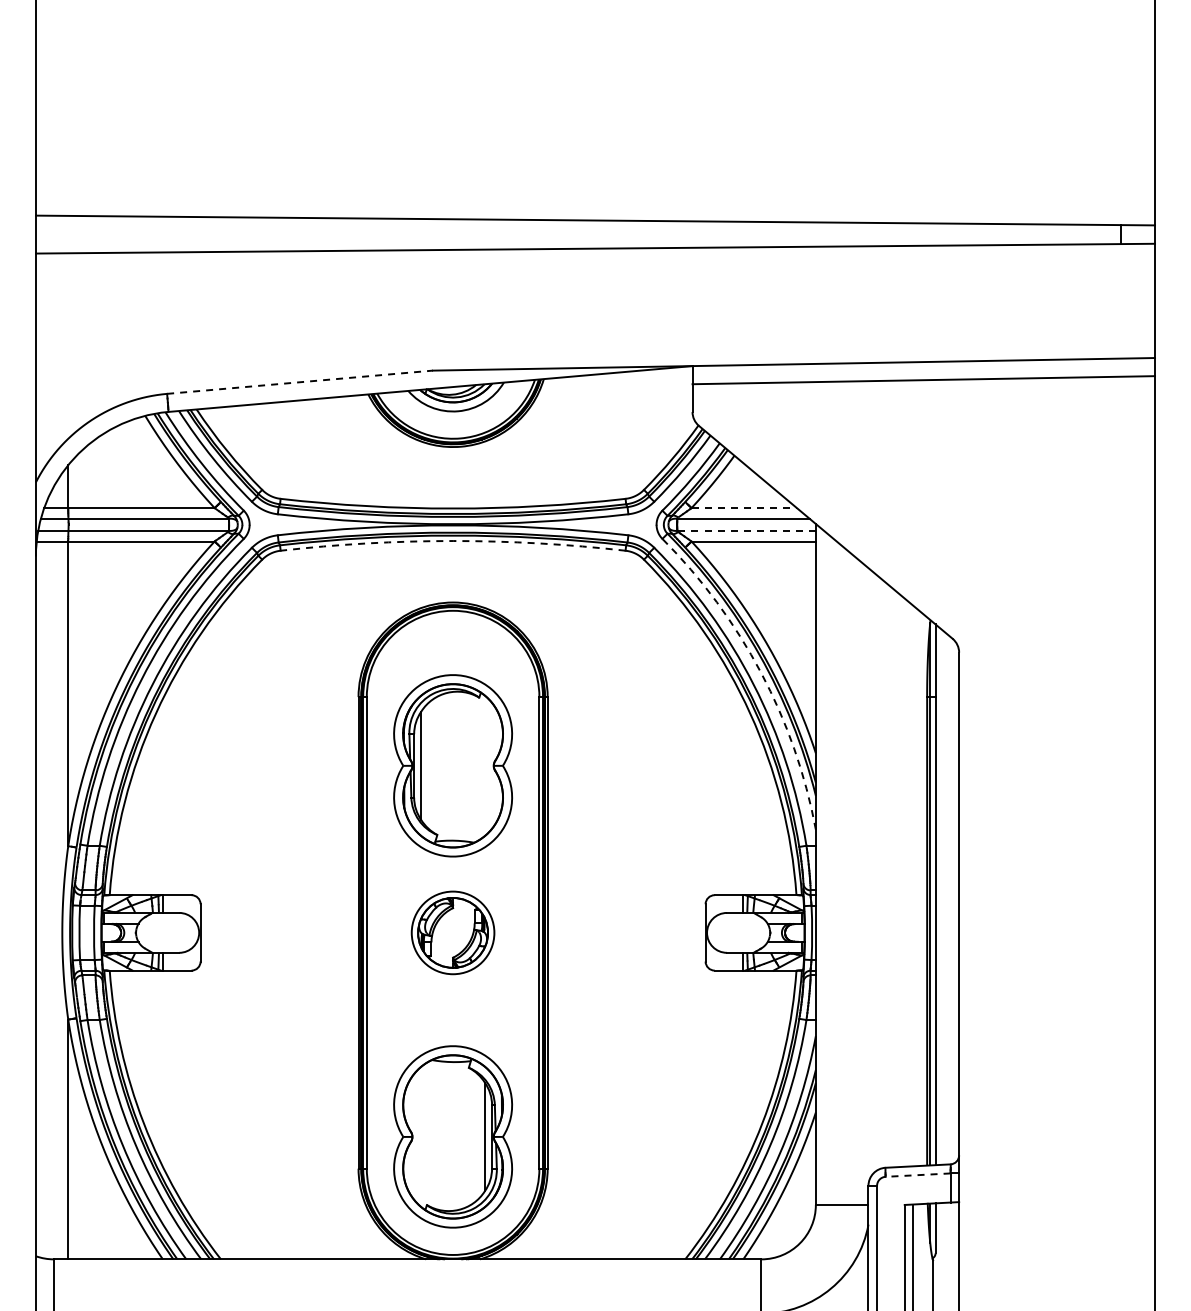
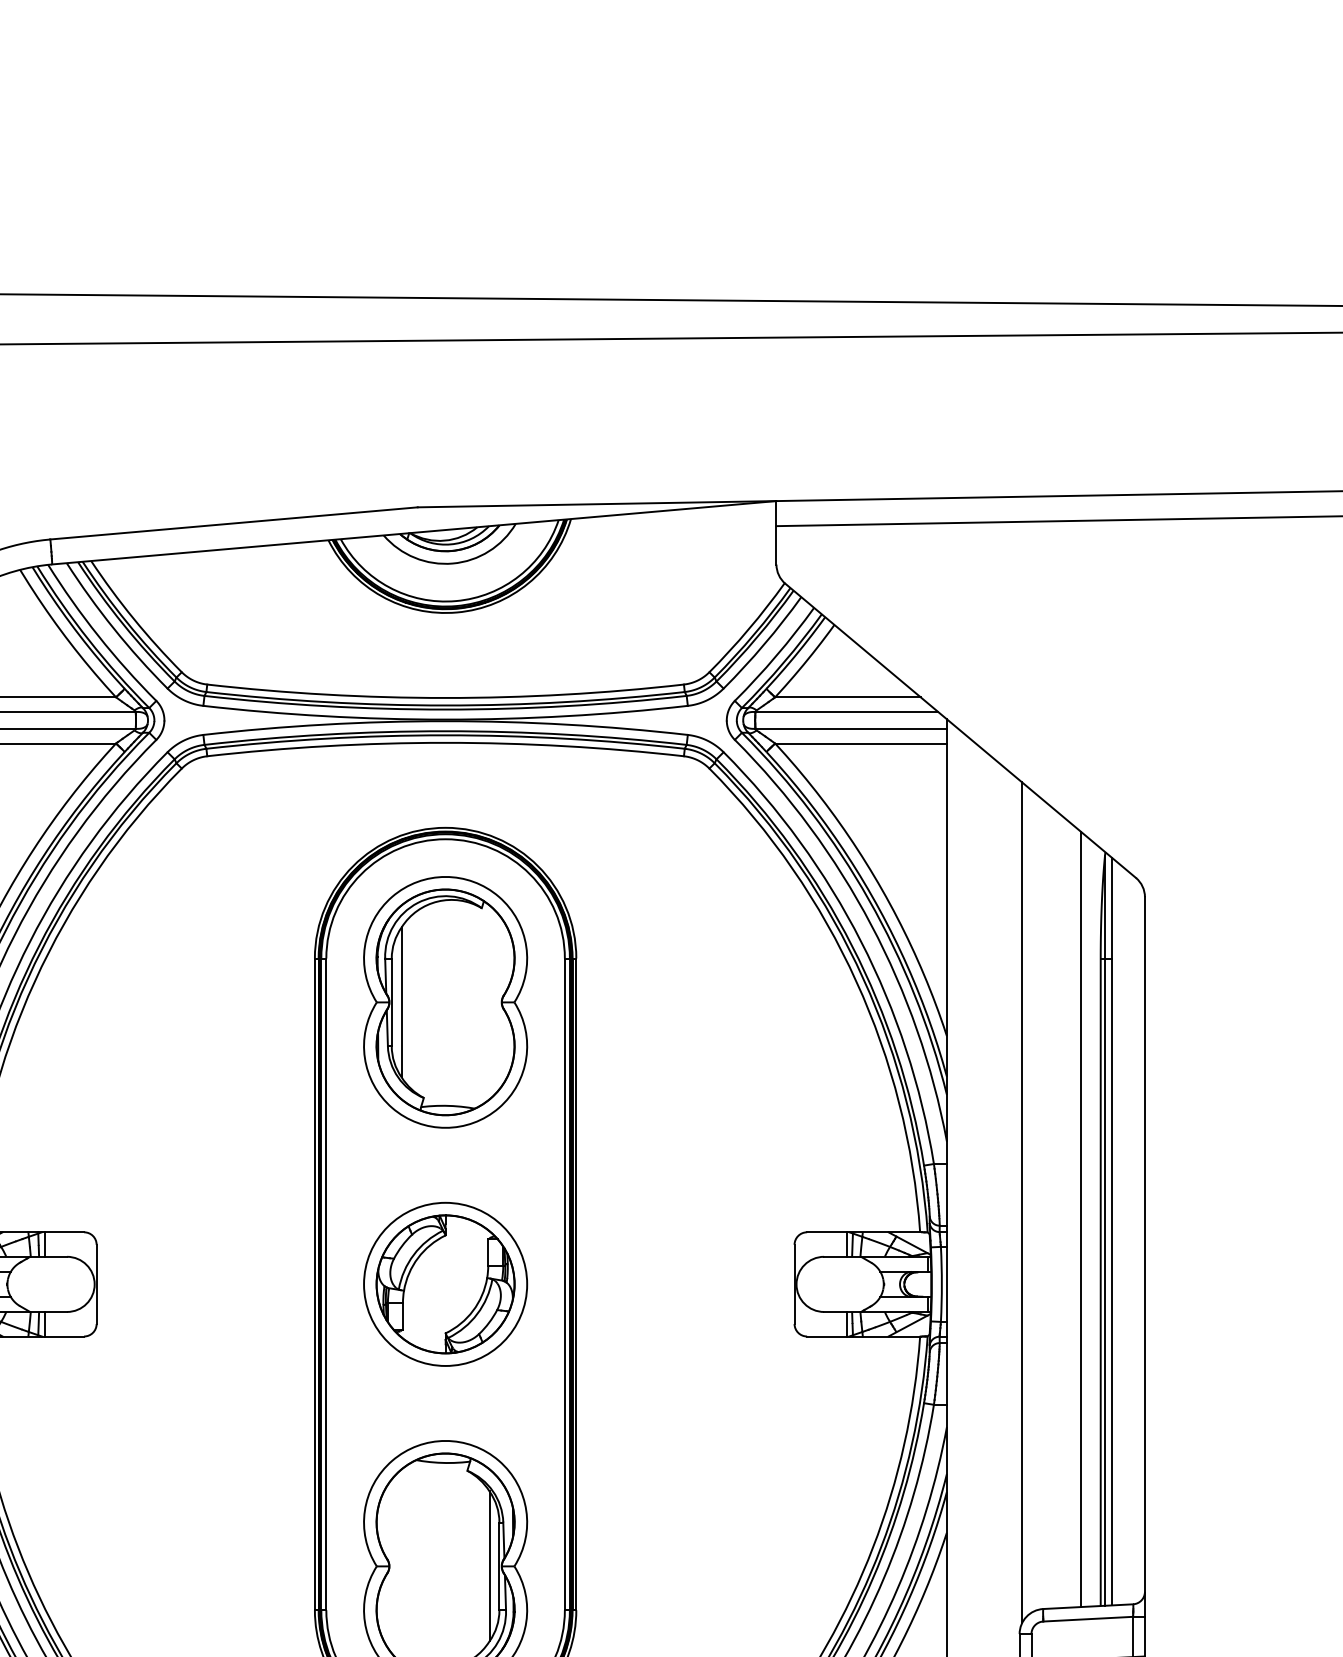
line: (300, 382) -> (234, 523), dashed -> solid
line: (744, 508) -> (848, 697), dashed -> solid
line: (746, 530) -> (851, 728), dashed -> solid
arc: (453, 541) -> (446, 743), dashed -> solid
arc: (761, 672) -> (871, 924), dashed -> solid
part: (452, 765) -> (444, 1001), moved
line: (870, 873) -> (1022, 1202), added
line: (913, 885) -> (1081, 1218), added
part: (452, 932) -> (444, 1283), size x1.43
line: (917, 1175) -> (1087, 1619), dashed -> solid

